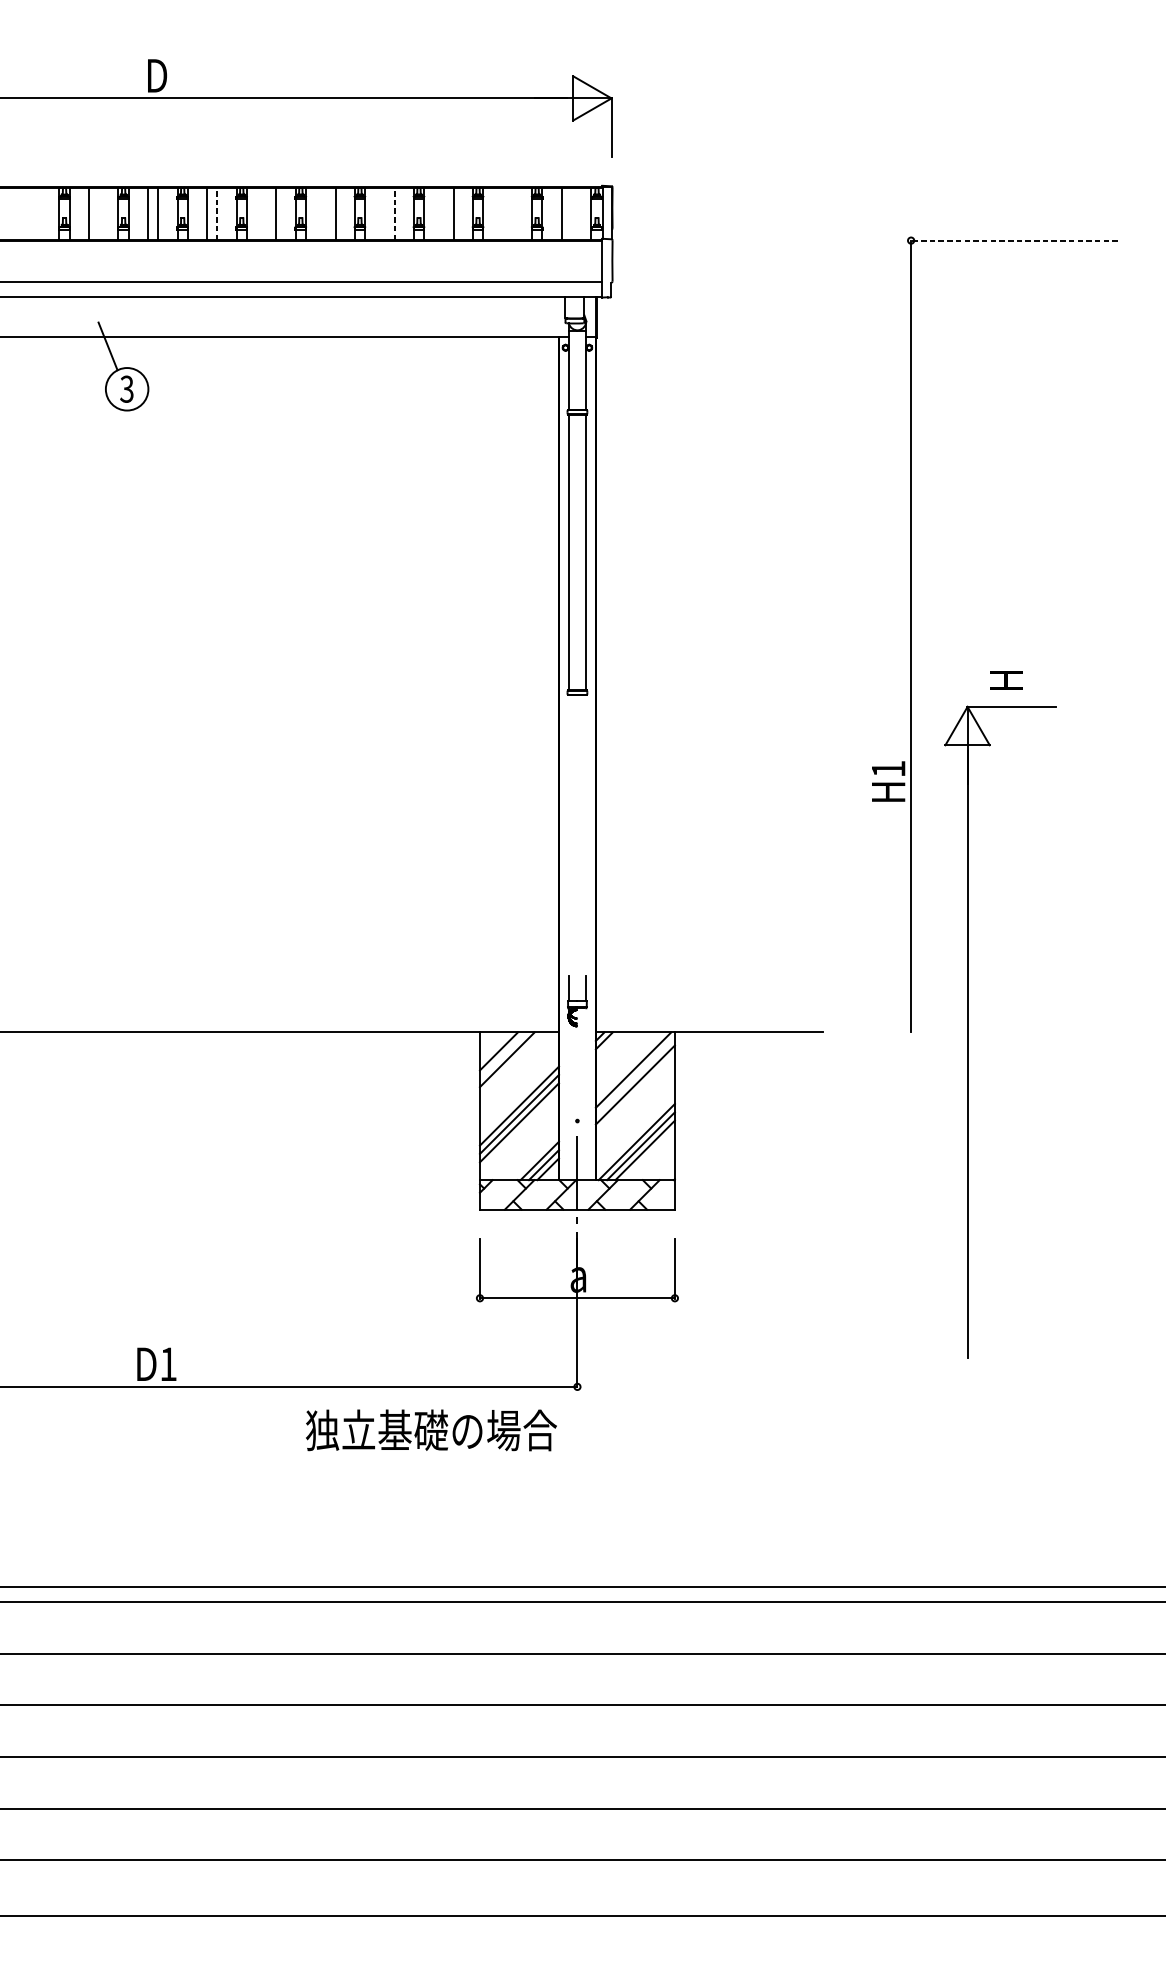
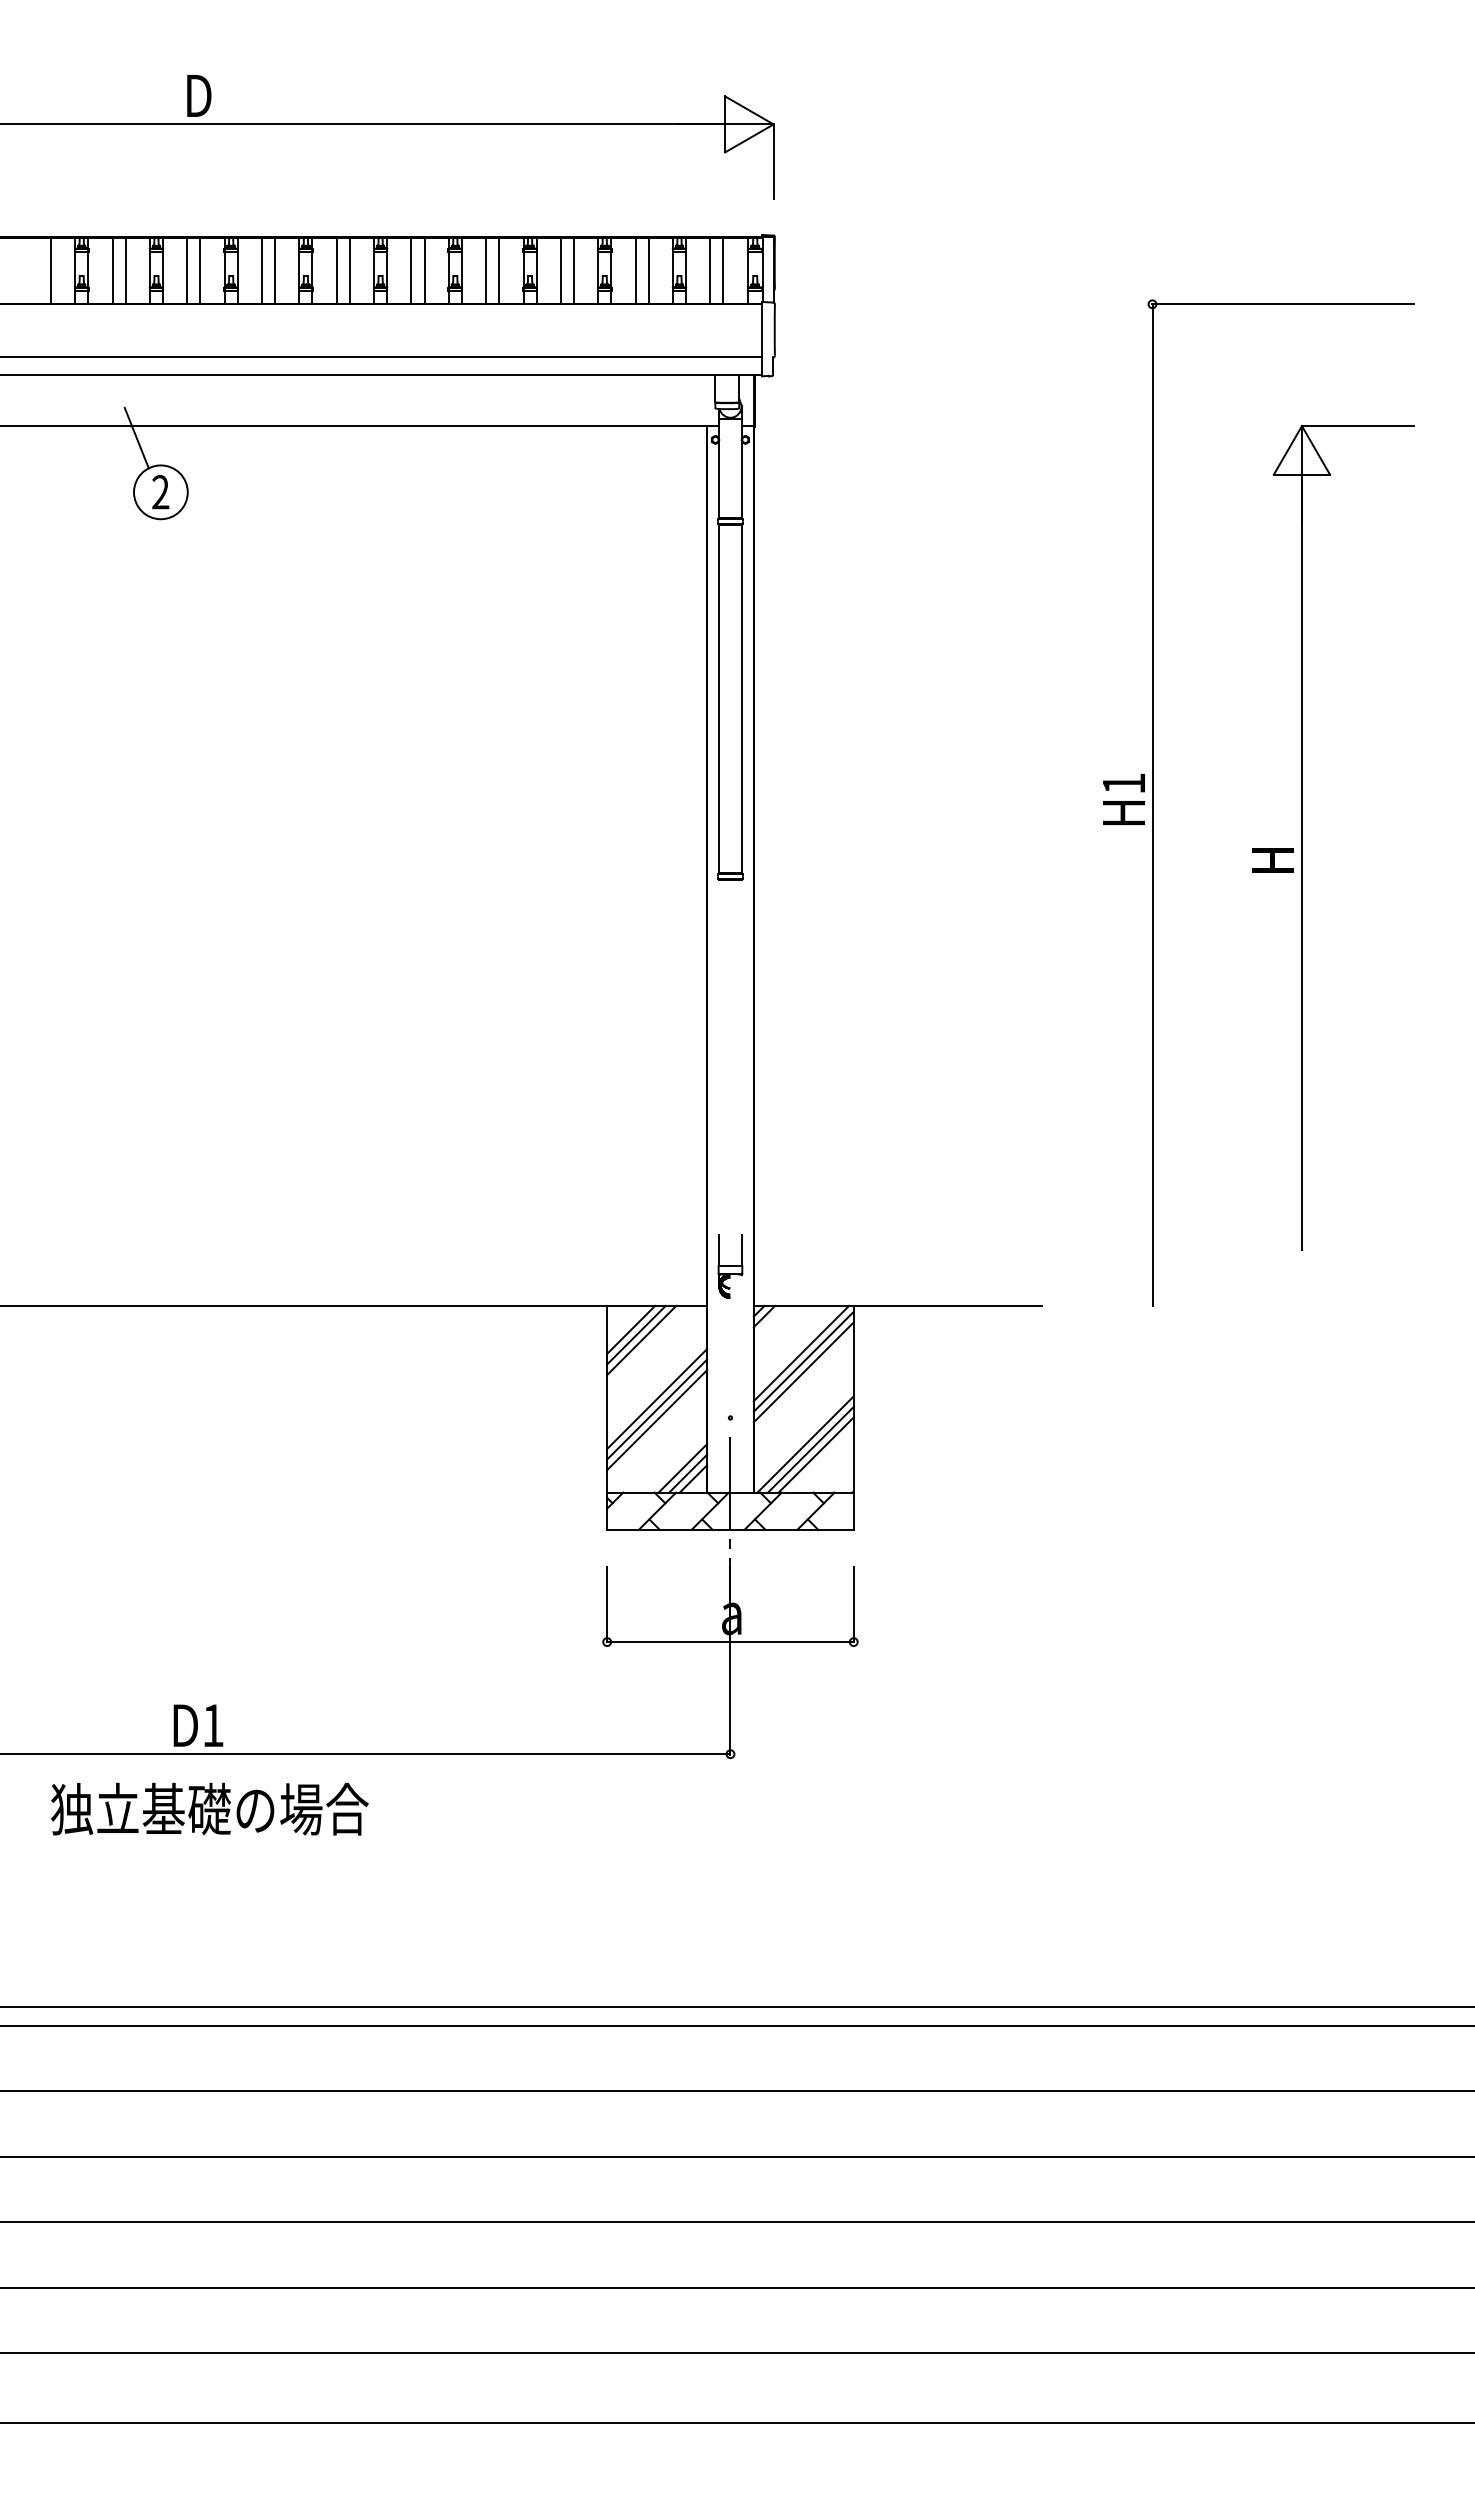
line: (39, 213) -> (50, 270), added
line: (99, 213) -> (125, 270), added
line: (217, 213) -> (275, 270), dashed -> solid
line: (265, 213) -> (336, 270), added
line: (325, 213) -> (411, 270), added
line: (384, 213) -> (486, 270), added
line: (394, 213) -> (499, 270), dashed -> solid
line: (443, 213) -> (560, 270), added
line: (502, 213) -> (635, 270), added
line: (512, 213) -> (648, 270), added
line: (571, 213) -> (723, 270), added
line: (1014, 240) -> (1283, 304), dashed -> solid
text: (126, 389) -> (160, 492), 3 -> 2
text: (888, 780) -> (1123, 798), moved
part: (968, 1032) -> (1302, 837), moved
line: (503, 1055) -> (636, 1334), added
line: (635, 1076) -> (803, 1361), added
text: (431, 1429) -> (209, 1808), moved

